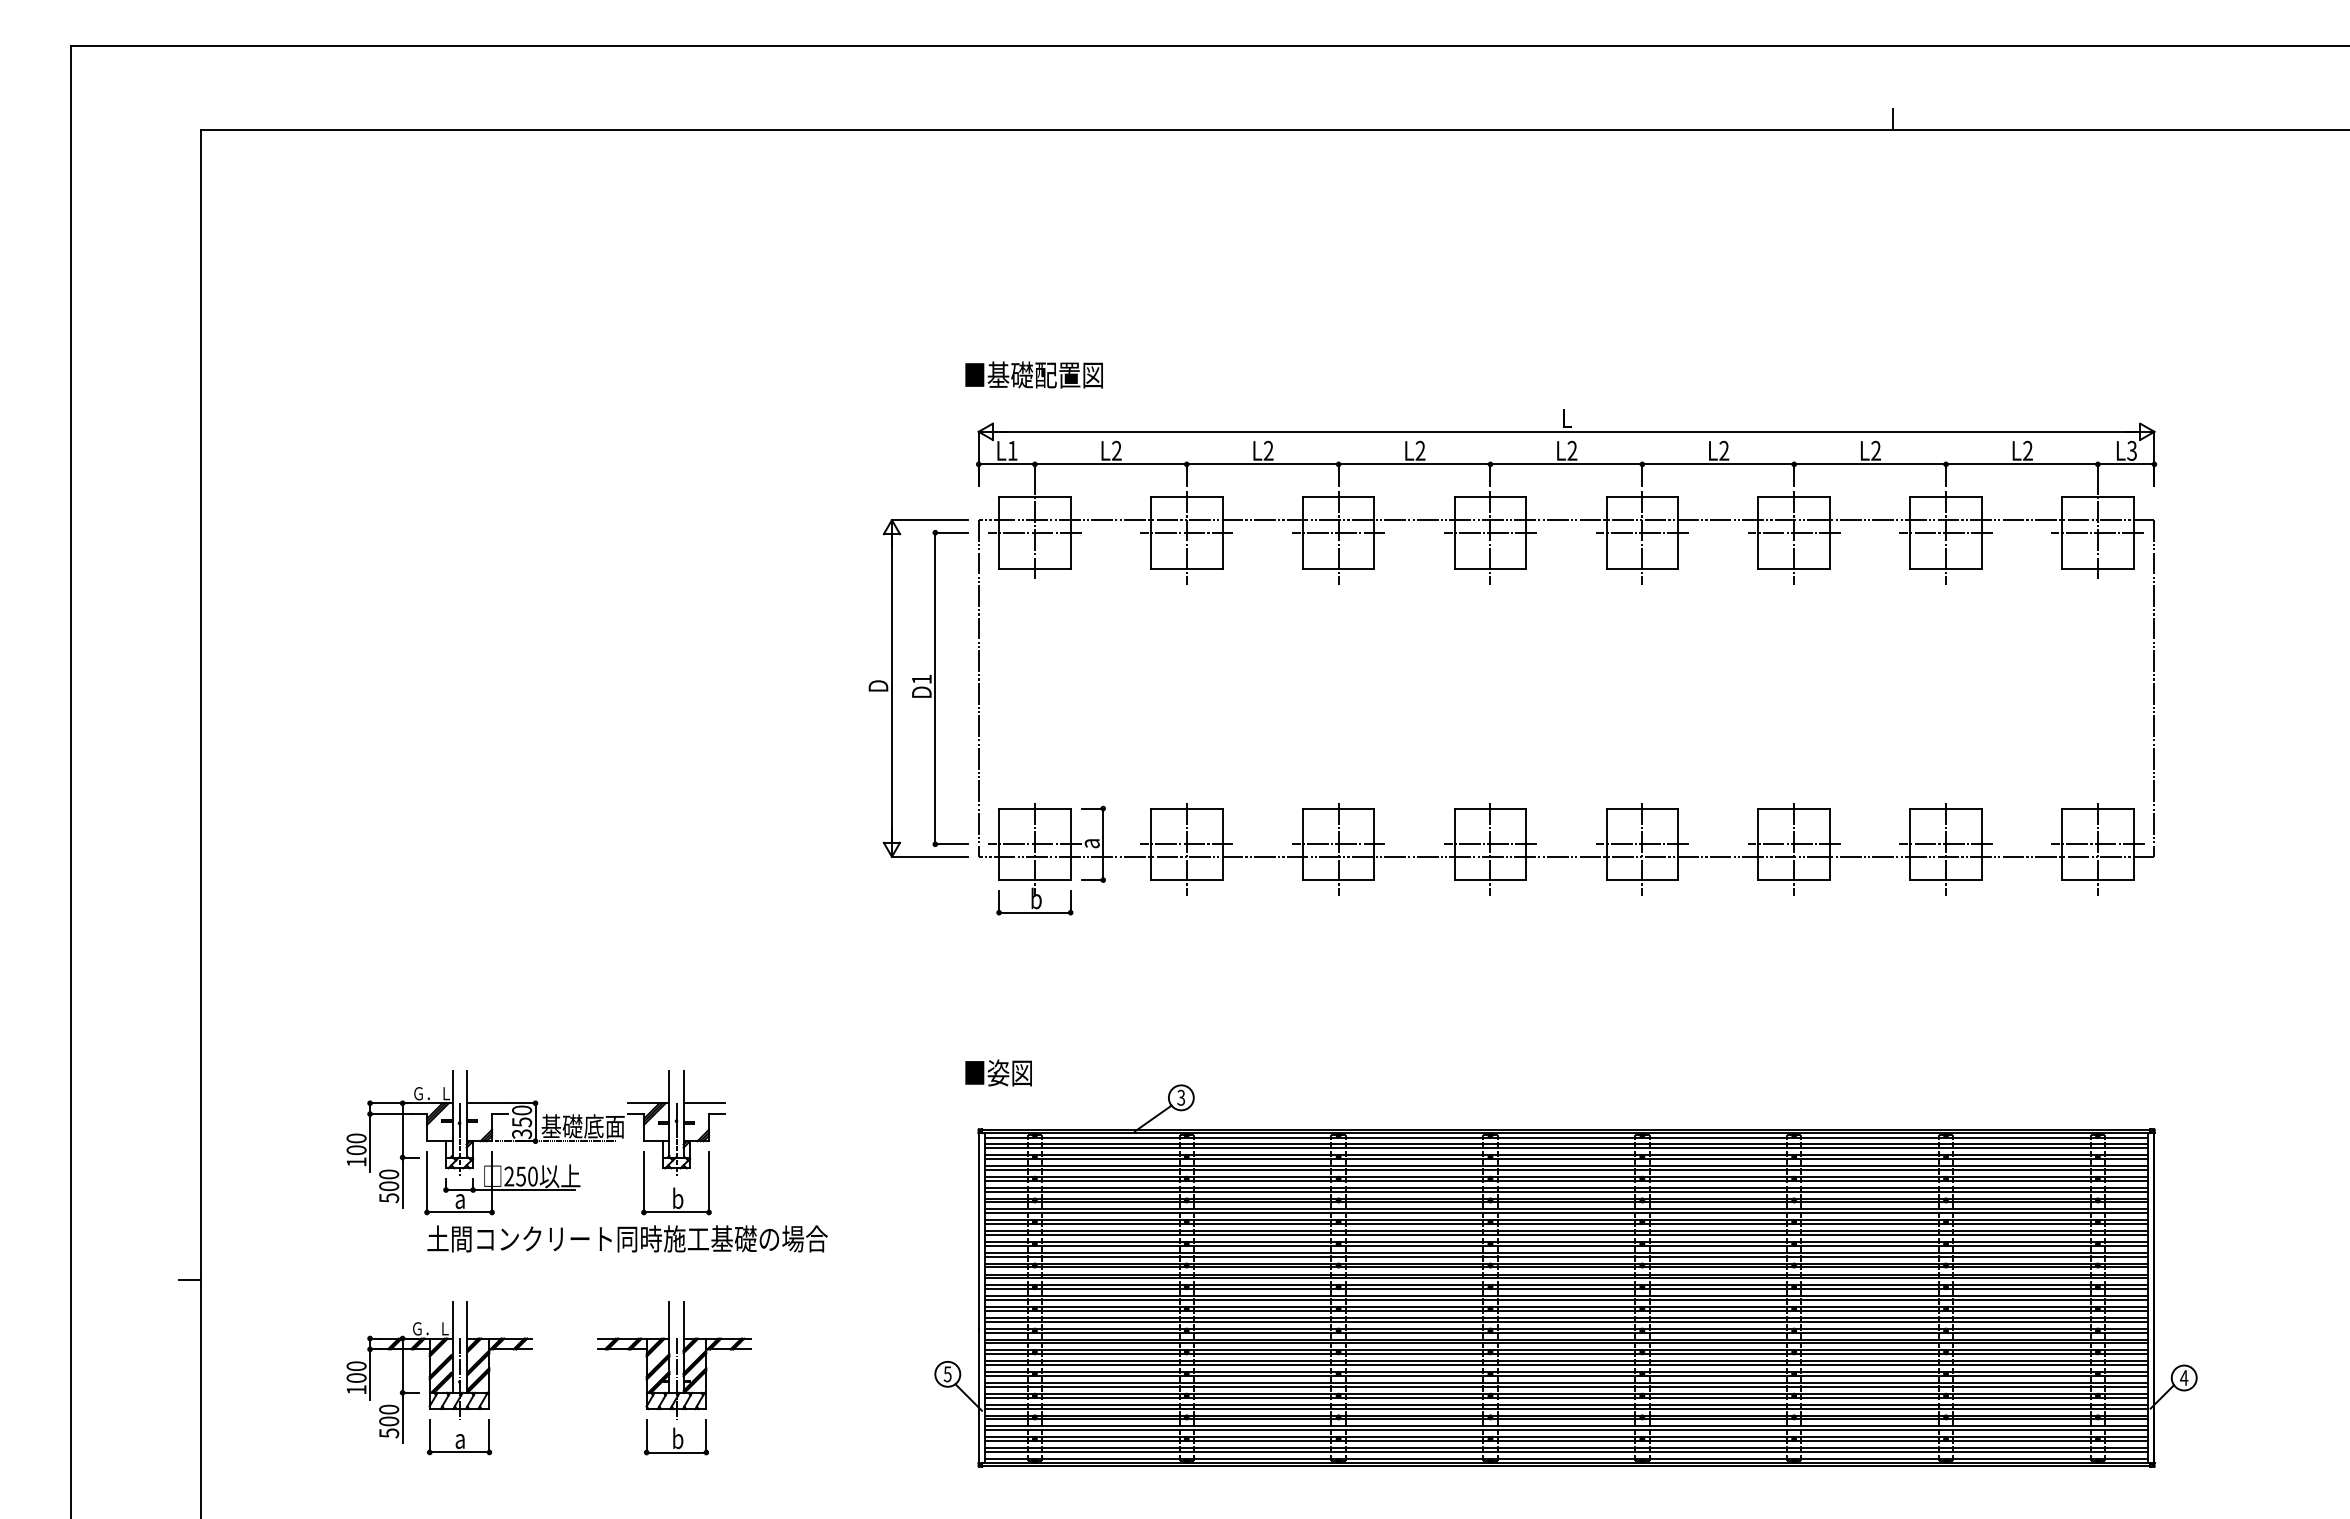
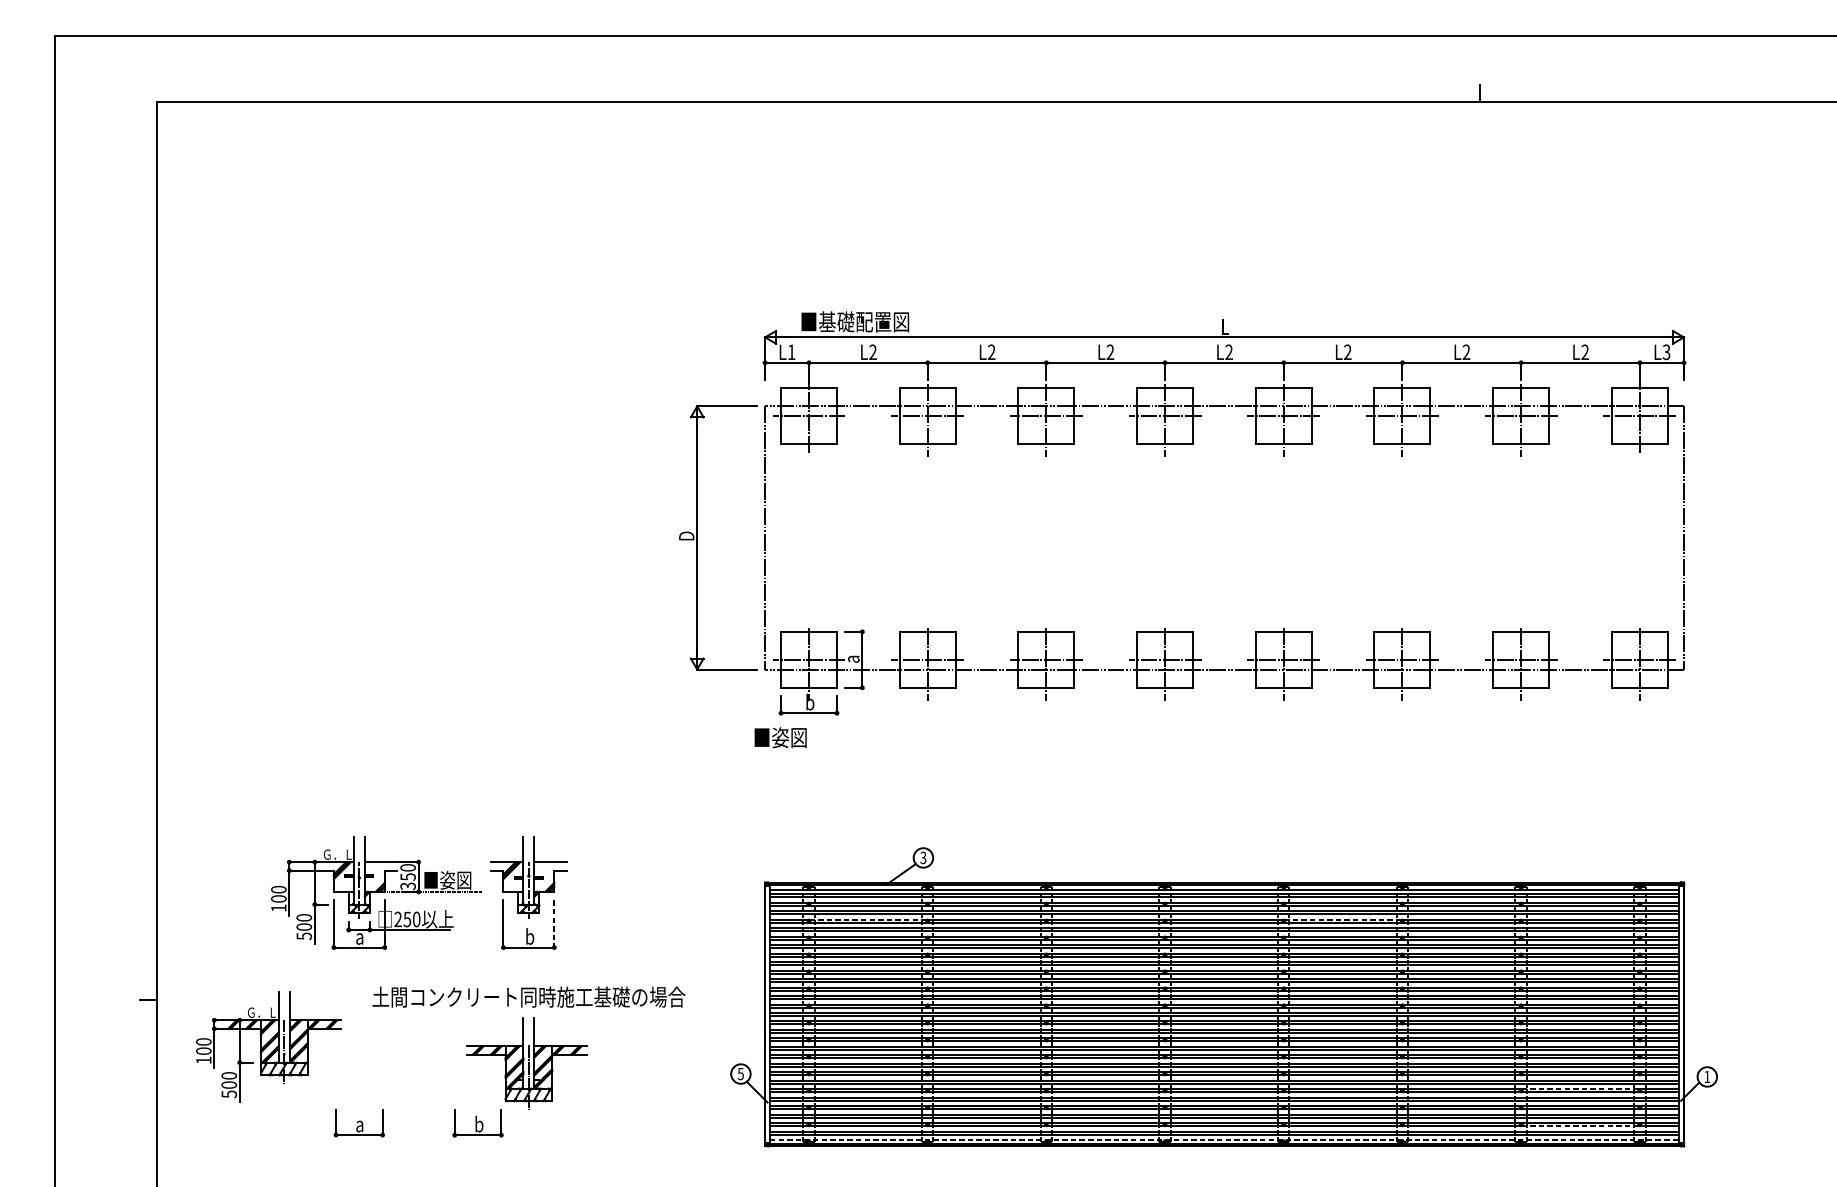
text: (1033, 374) -> (854, 321), moved
part: (940, 688) -> (735, 538), removed
text: (998, 1072) -> (780, 737), moved
text: (582, 1126) -> (455, 880), 基礎底面 -> ■姿図
line: (1111, 1176) -> (868, 919), solid -> dashed
line: (1718, 1176) -> (1343, 919), solid -> dashed
line: (709, 1182) -> (554, 924), solid -> dashed
text: (627, 1238) -> (528, 996), moved
part: (439, 1372) -> (268, 1046), moved
text: (2183, 1377) -> (1706, 1076), 4 -> 1
line: (2022, 1393) -> (1580, 1089), solid -> dashed
part: (676, 1437) -> (478, 1123), moved
line: (2022, 1441) -> (1580, 1126), solid -> dashed
line: (1566, 1458) -> (1224, 1139), solid -> dashed

